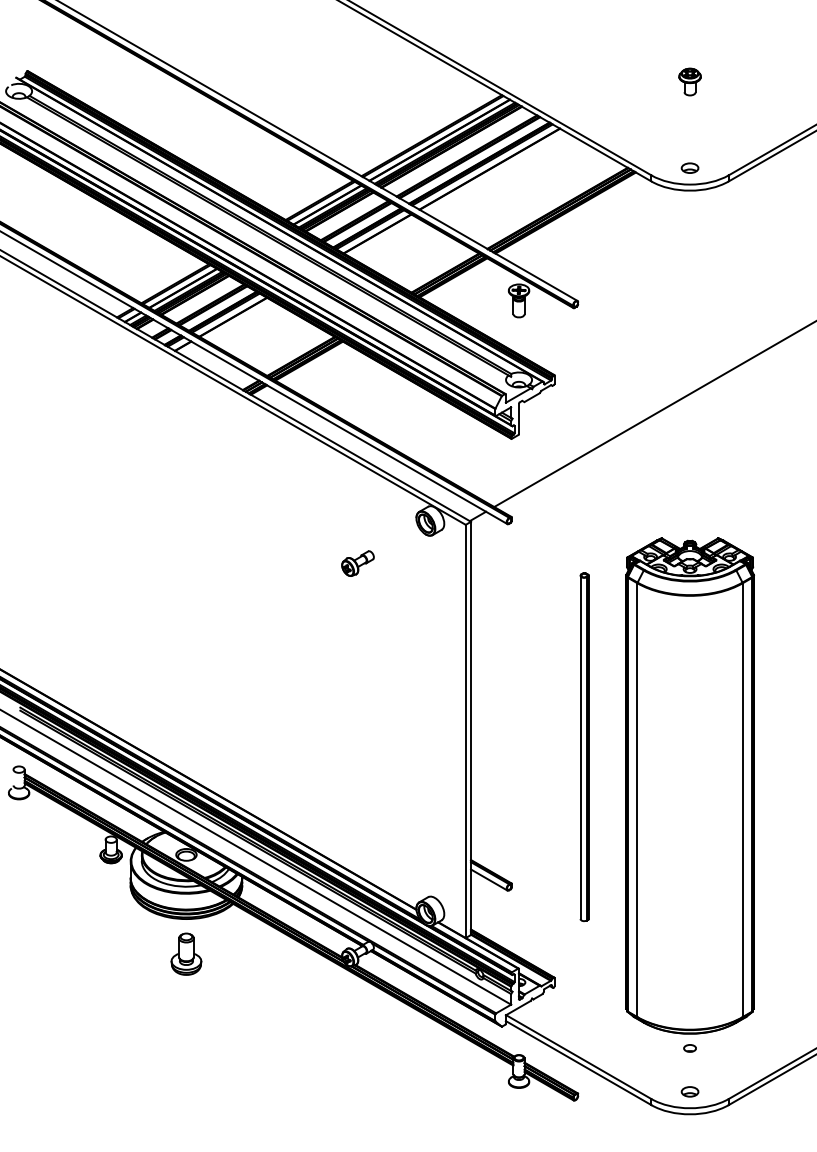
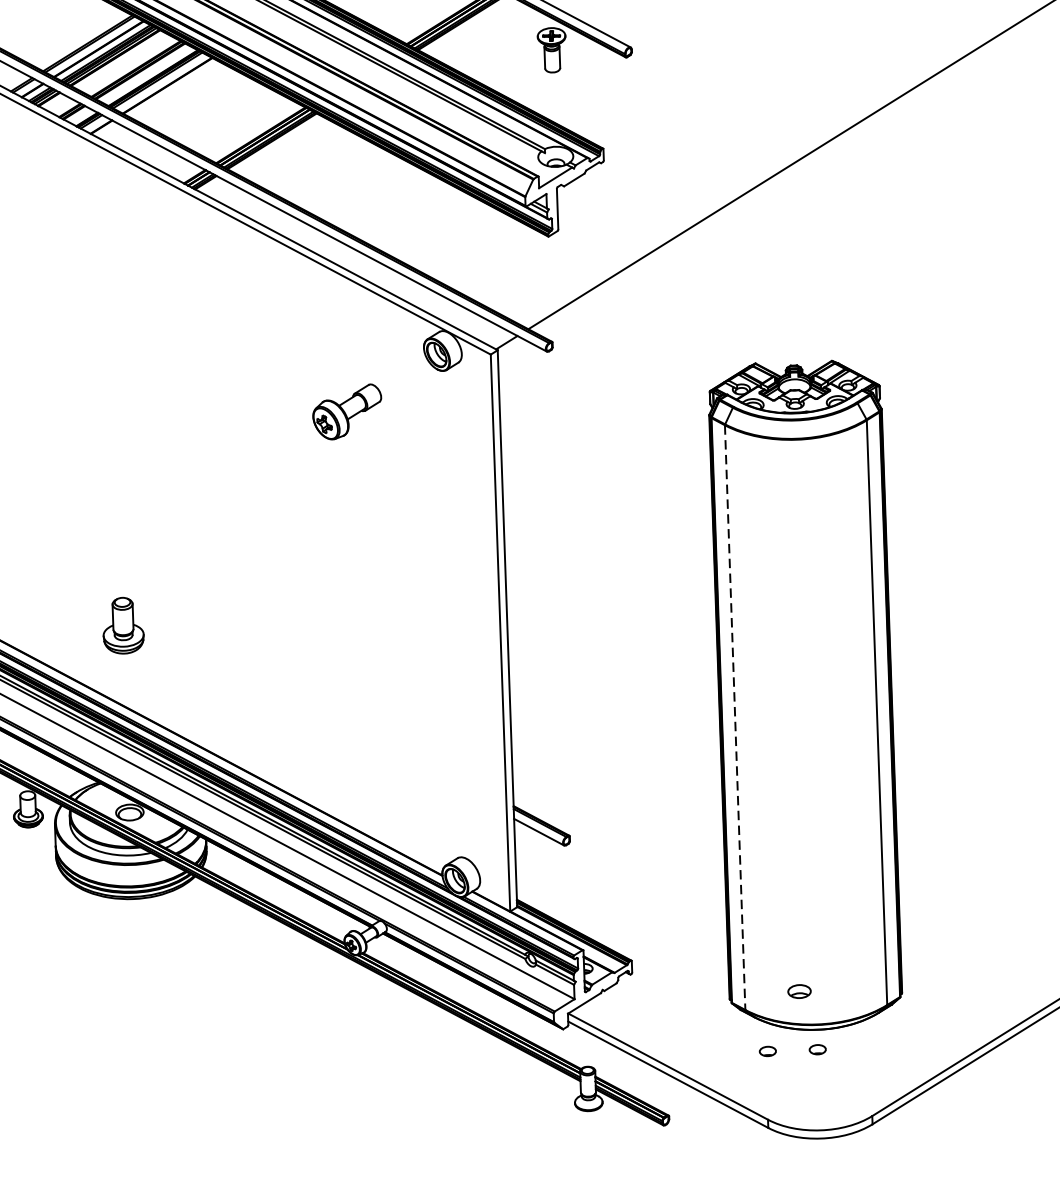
part: (357, 563) -> (346, 411), size x1.6
part: (584, 746) -> (661, 647), removed
line: (637, 800) -> (735, 718), solid -> dashed
part: (186, 953) -> (123, 624), moved
part: (652, 1048) -> (767, 1051), added
part: (689, 1091) -> (798, 991), moved

